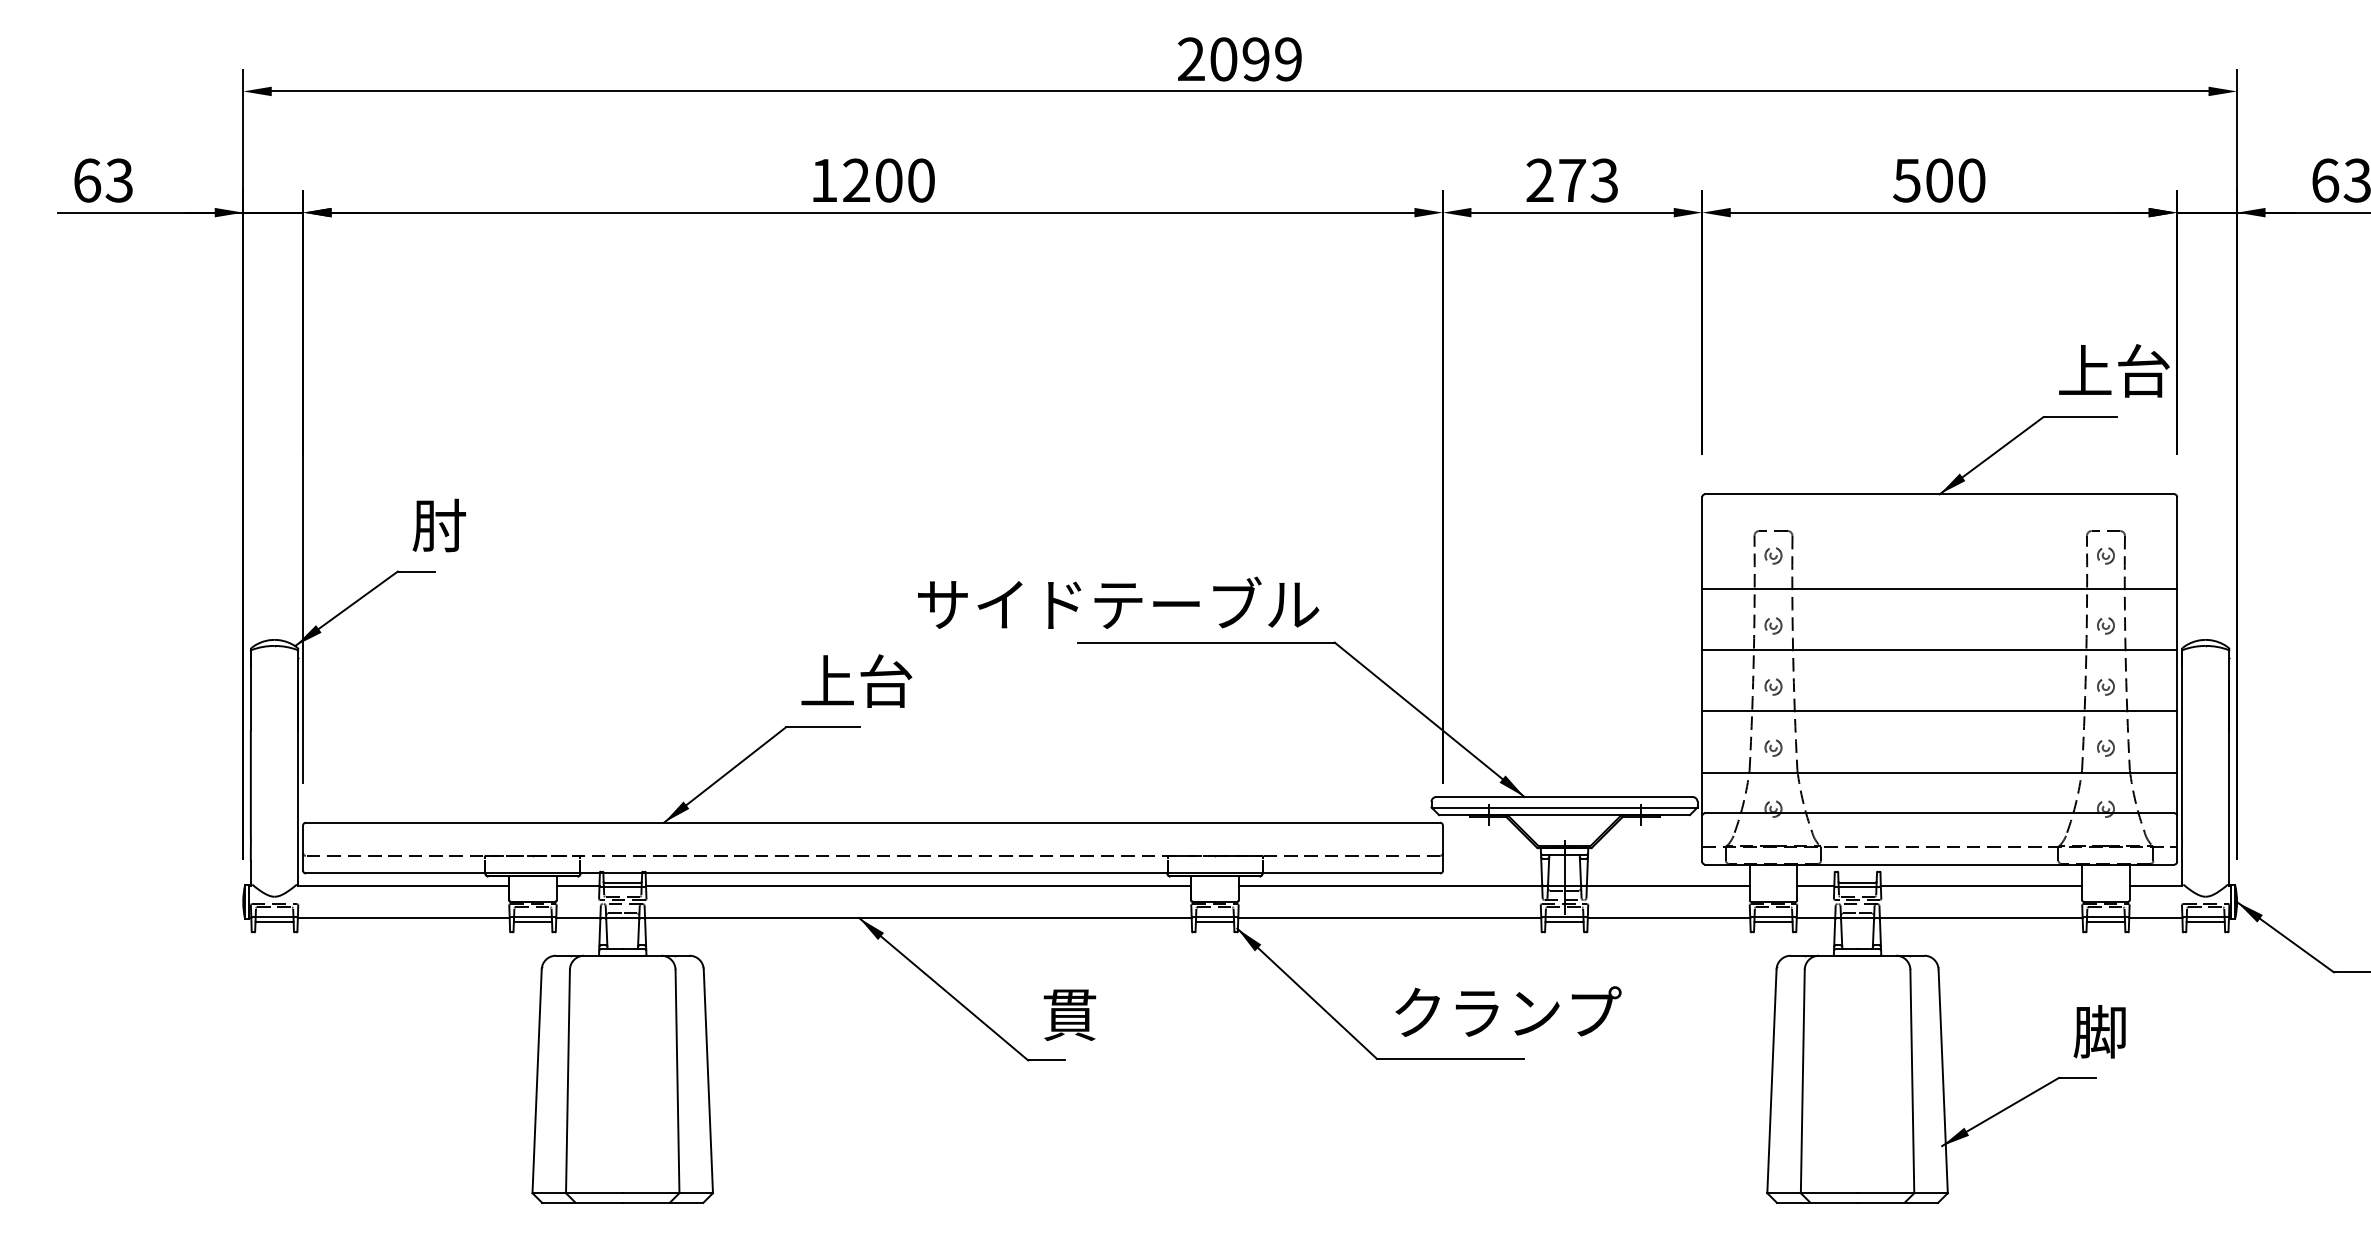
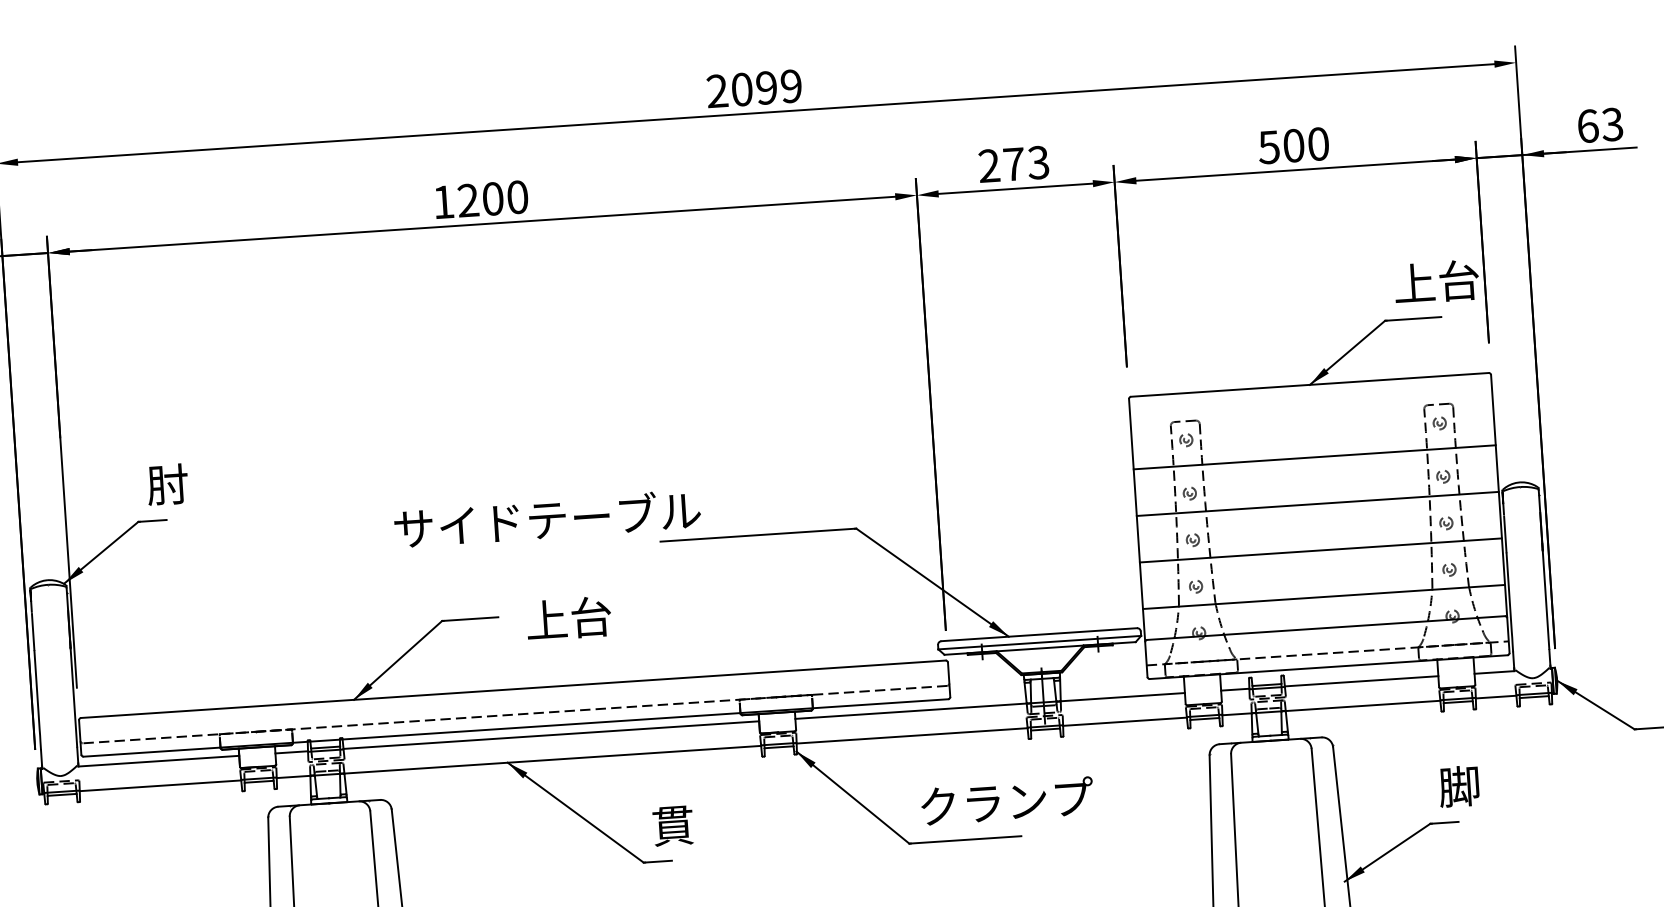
text: (1118, 602) -> (547, 518), moved
text: (856, 680) -> (568, 618), moved

